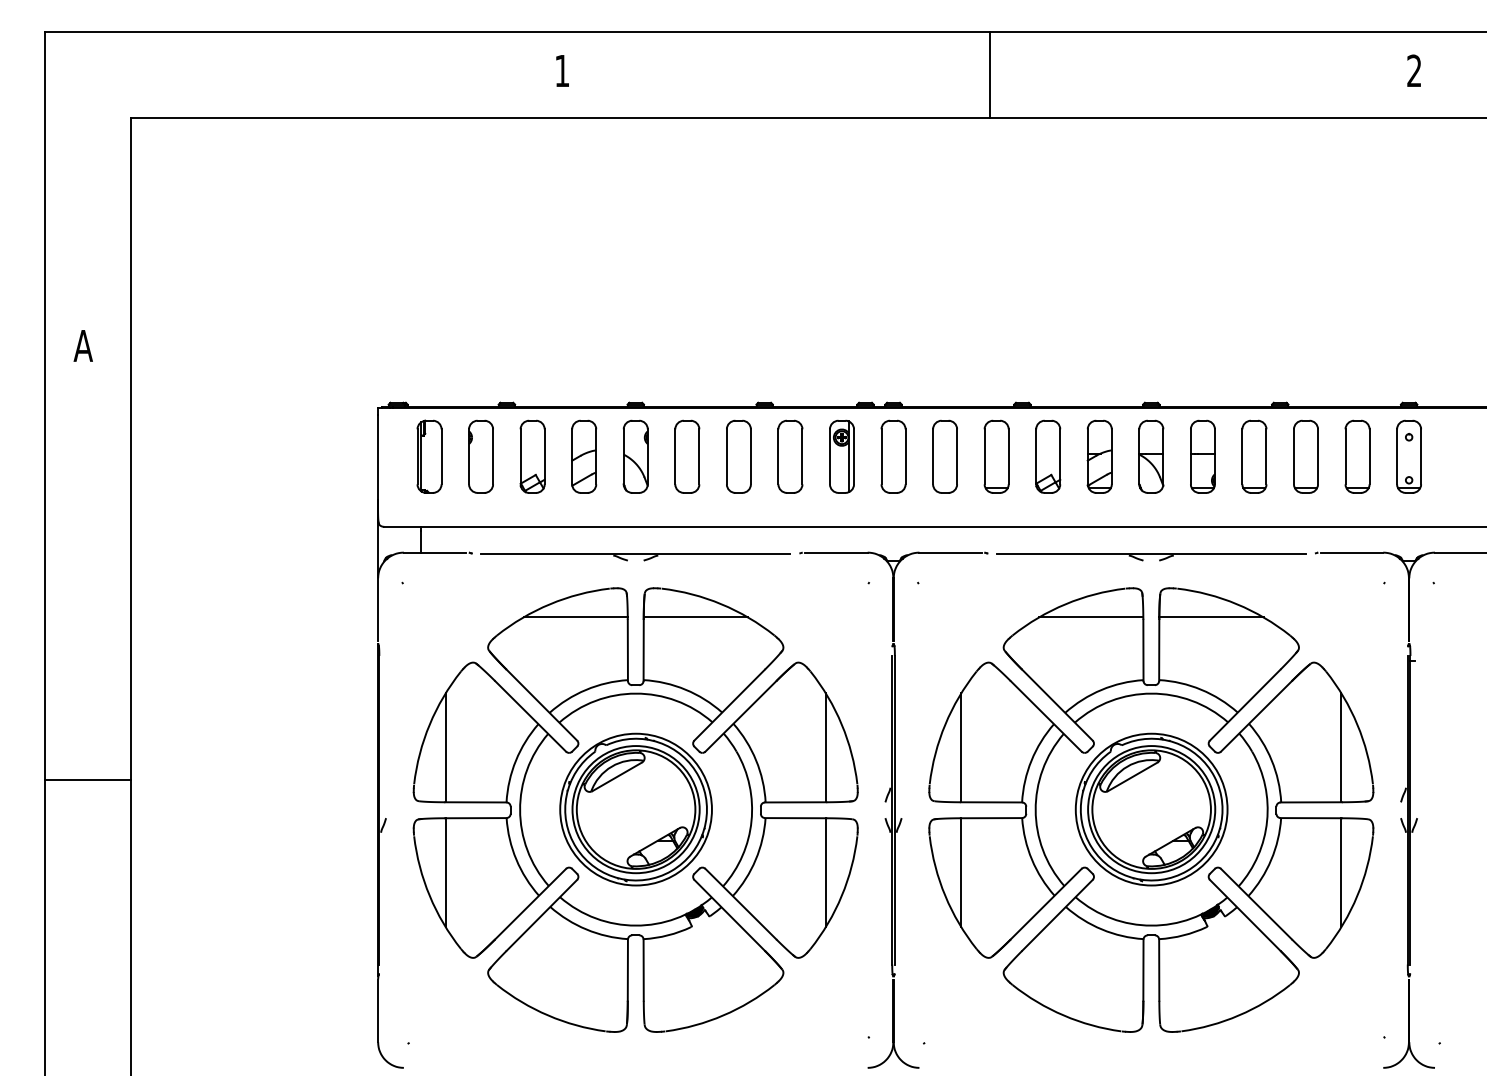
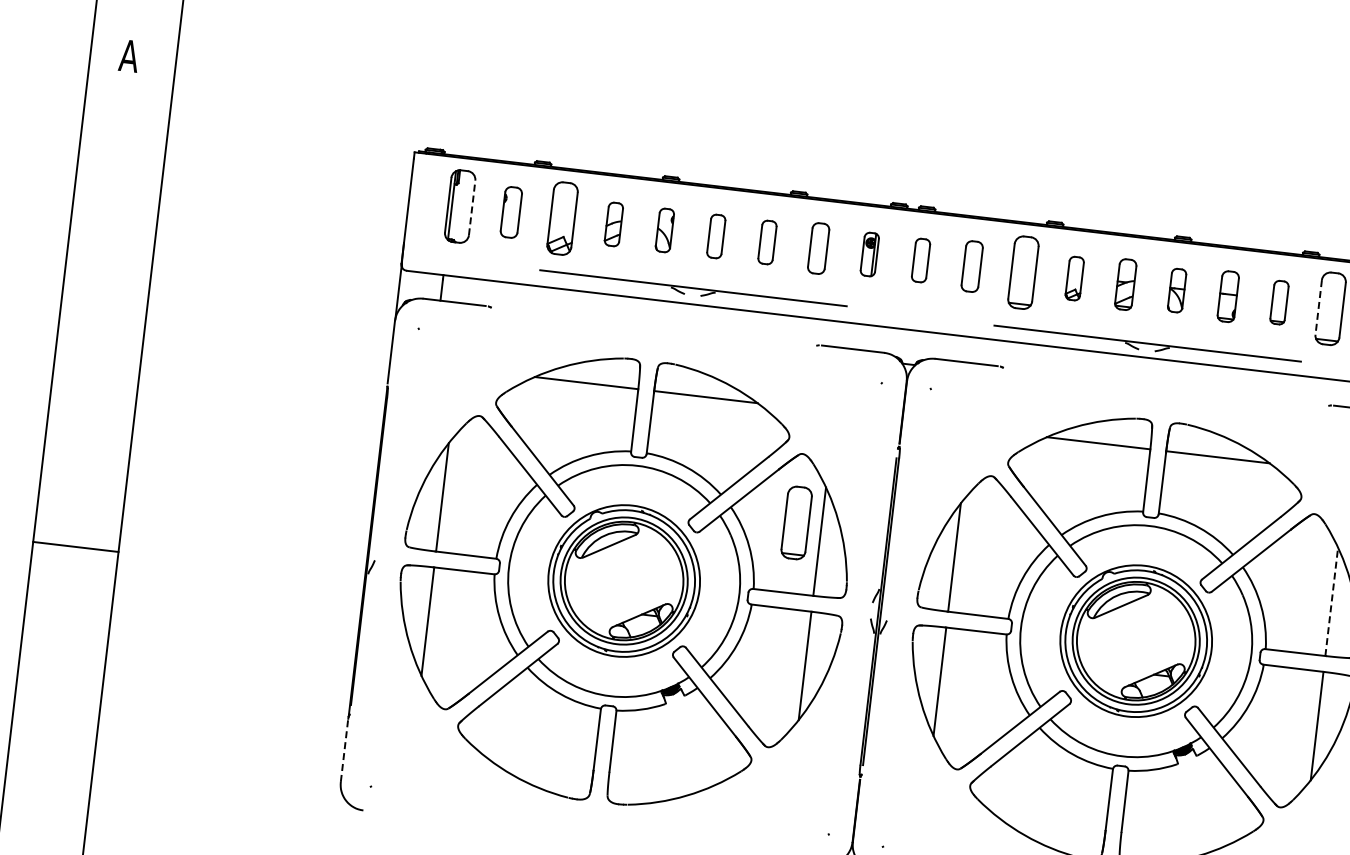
line: (441, 456) -> (472, 207), solid -> dashed
part: (480, 456) -> (510, 212), size x0.7
part: (584, 456) -> (614, 224), size x0.6
part: (635, 456) -> (664, 230), size x0.6
part: (687, 456) -> (716, 236), size x0.6
part: (738, 456) -> (767, 242), size x0.6
part: (790, 456) -> (818, 248), size x0.7
part: (841, 456) -> (869, 254), size x0.6
part: (893, 456) -> (921, 260), size x0.6
part: (944, 456) -> (971, 266), size x0.7
part: (1048, 456) -> (1074, 278), size x0.6
part: (1099, 456) -> (1125, 284), size x0.7
part: (1151, 456) -> (1177, 290), size x0.6
part: (1202, 456) -> (1227, 296), size x0.7
part: (1254, 456) -> (1279, 302), size x0.6
line: (1293, 457) -> (1318, 308), solid -> dashed
part: (635, 557) -> (692, 291), moved
part: (1151, 557) -> (1147, 347), moved
part: (800, 731) -> (796, 522), added
line: (1341, 747) -> (1332, 601), solid -> dashed
line: (87, 779) -> (75, 546), moved
line: (378, 1010) -> (344, 750), solid -> dashed

